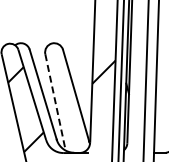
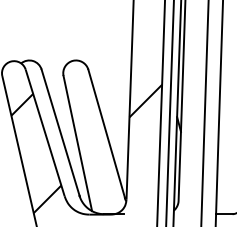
line: (55, 102) -> (77, 143), dashed -> solid

